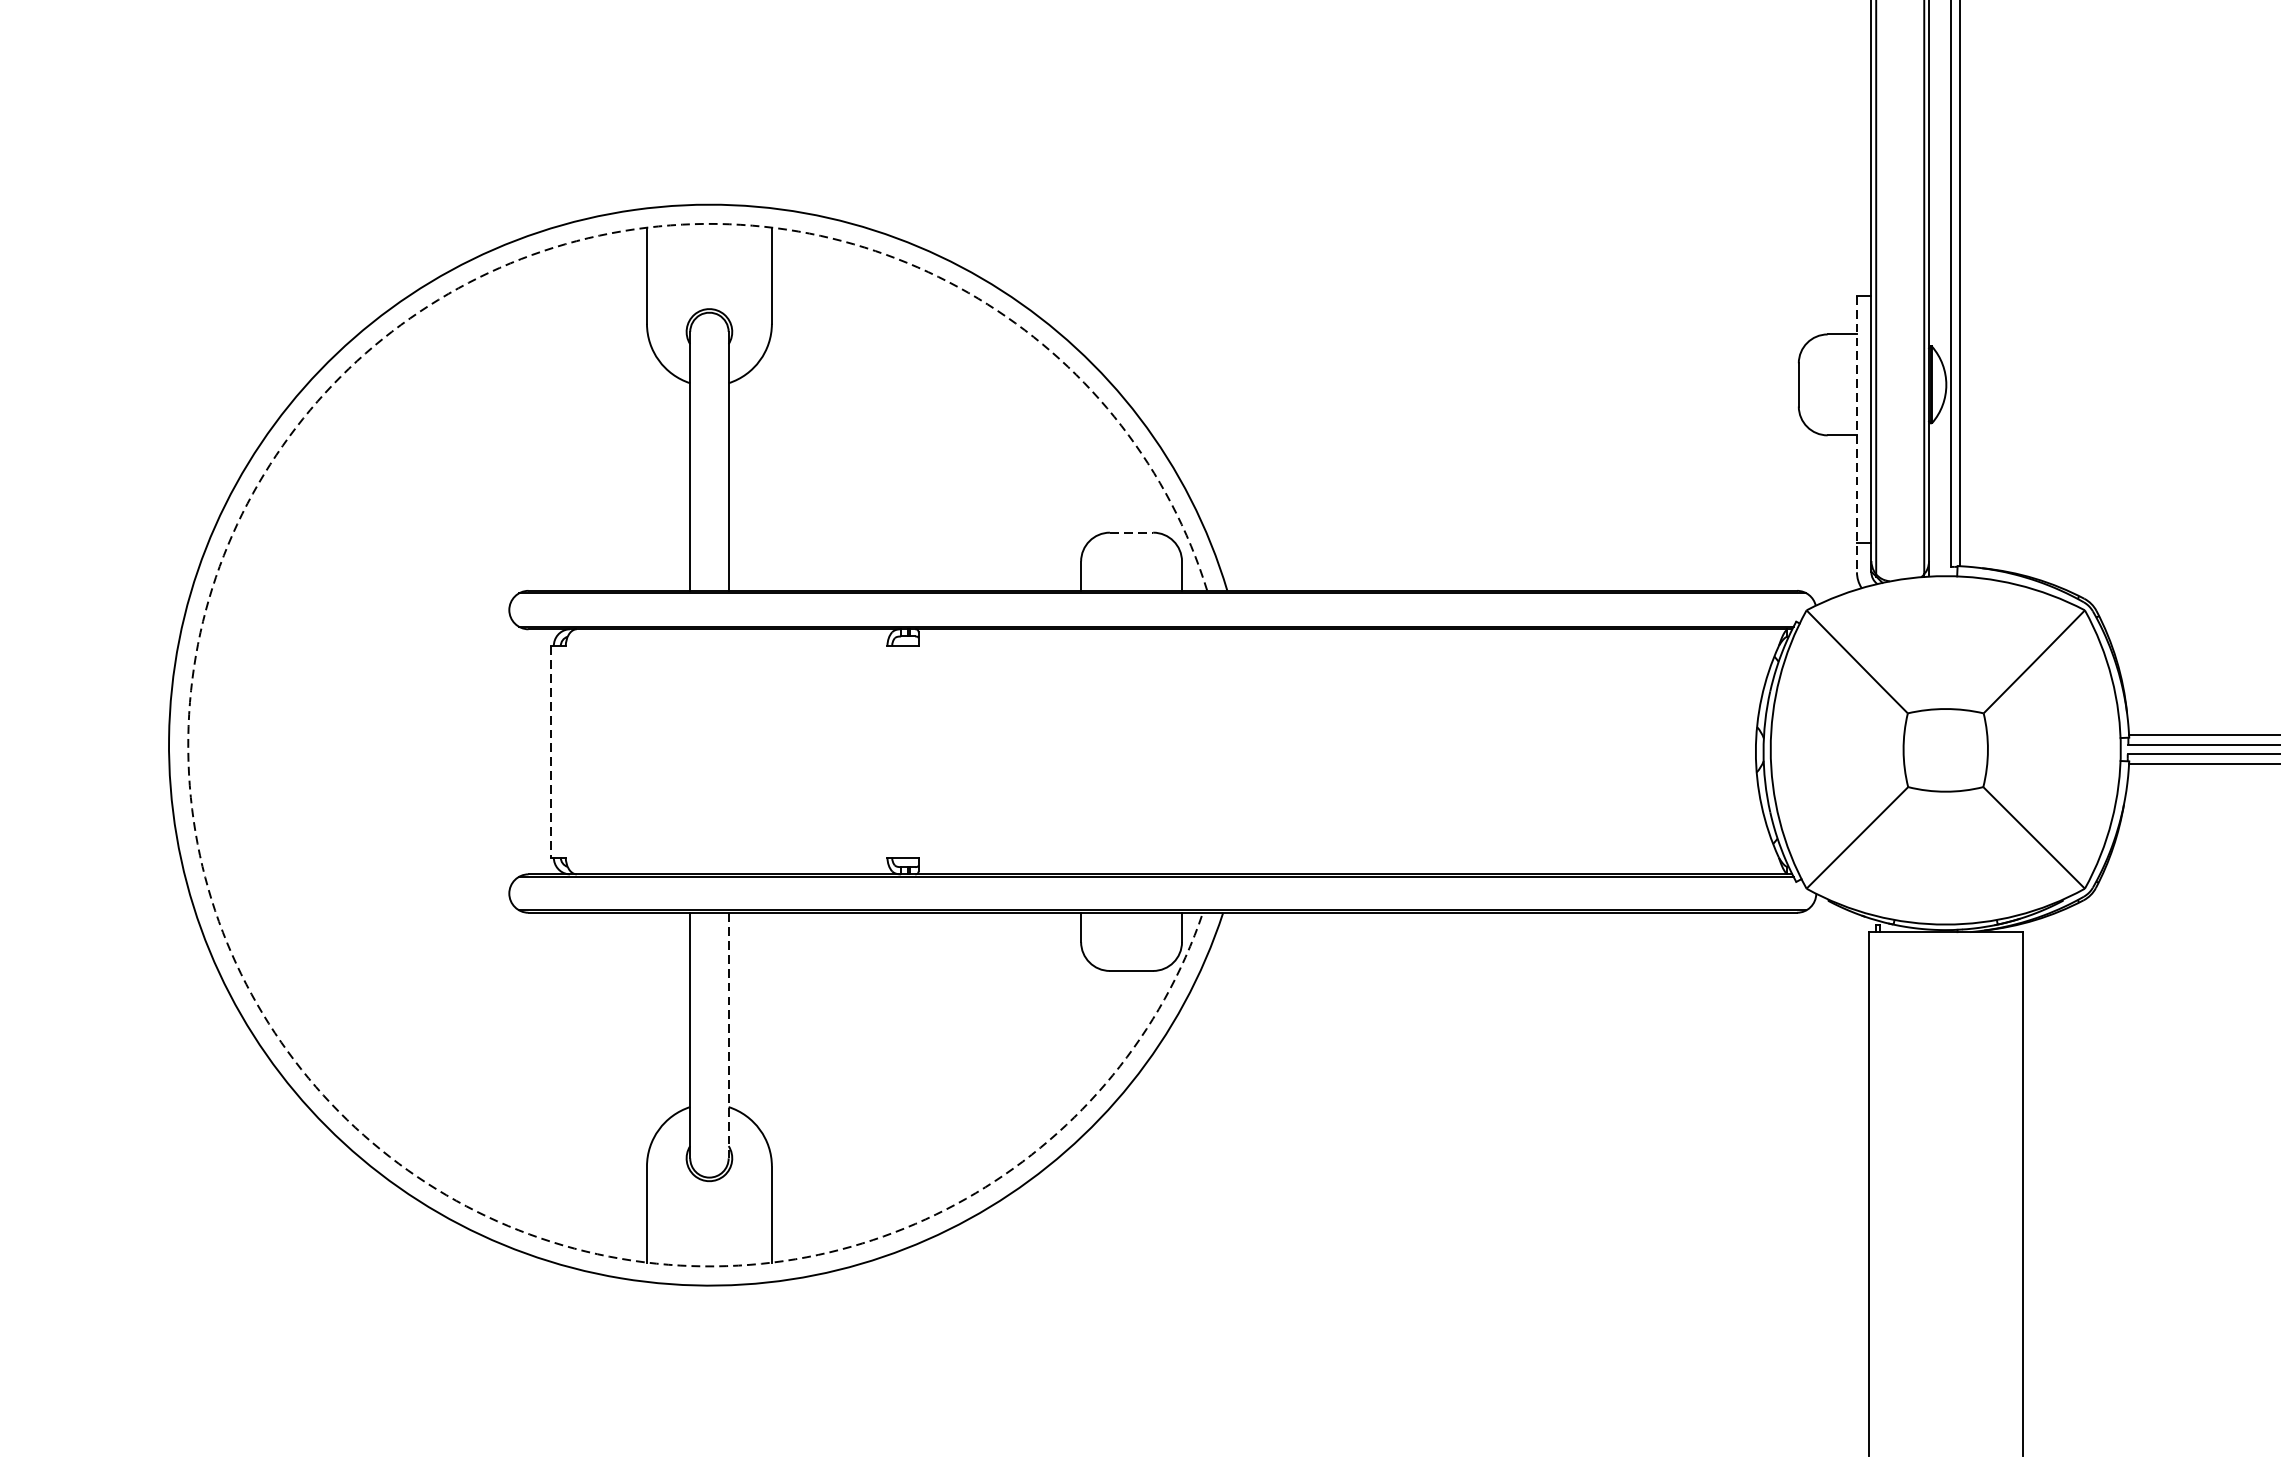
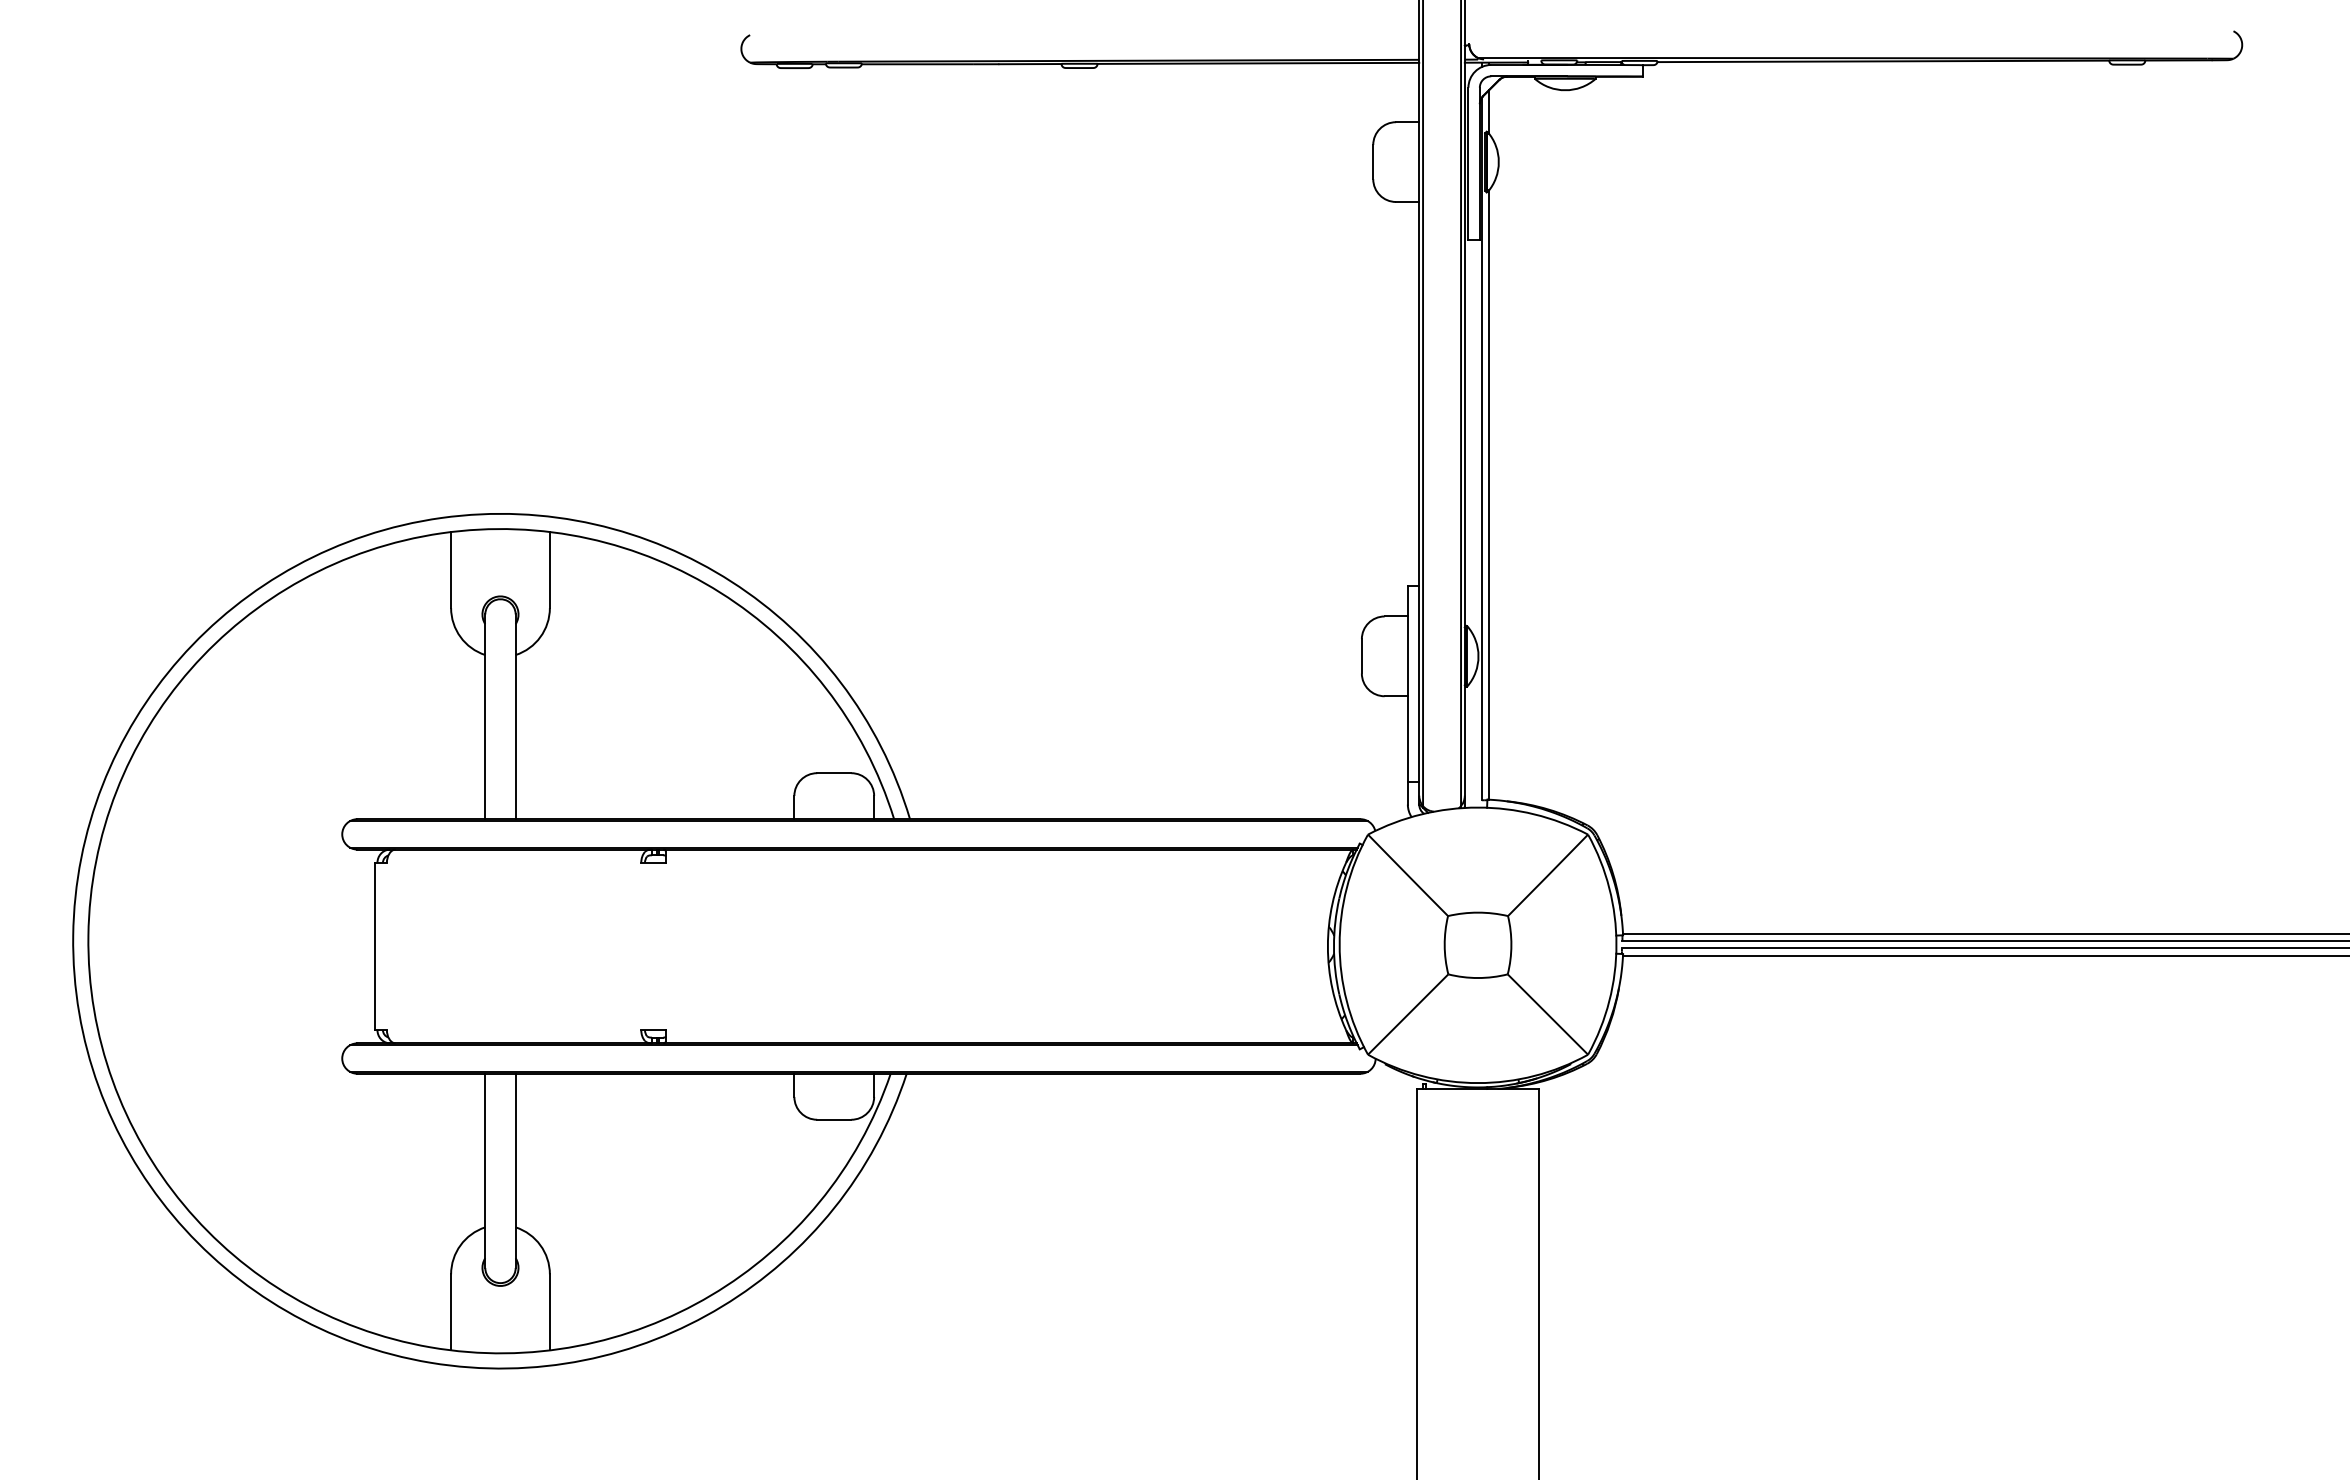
line: (1856, 434) -> (1407, 695), dashed -> solid
line: (1131, 533) -> (834, 773), dashed -> solid
arc: (188, 737) -> (88, 935), dashed -> solid
line: (551, 751) -> (375, 946), dashed -> solid
line: (728, 1035) -> (515, 1170), dashed -> solid

